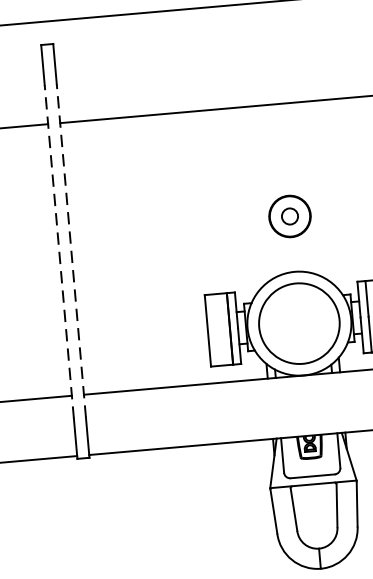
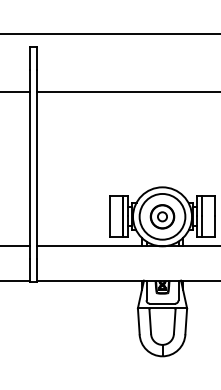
part: (289, 215) -> (162, 216), moved
line: (71, 250) -> (37, 164), dashed -> solid
line: (59, 252) -> (30, 164), dashed -> solid

